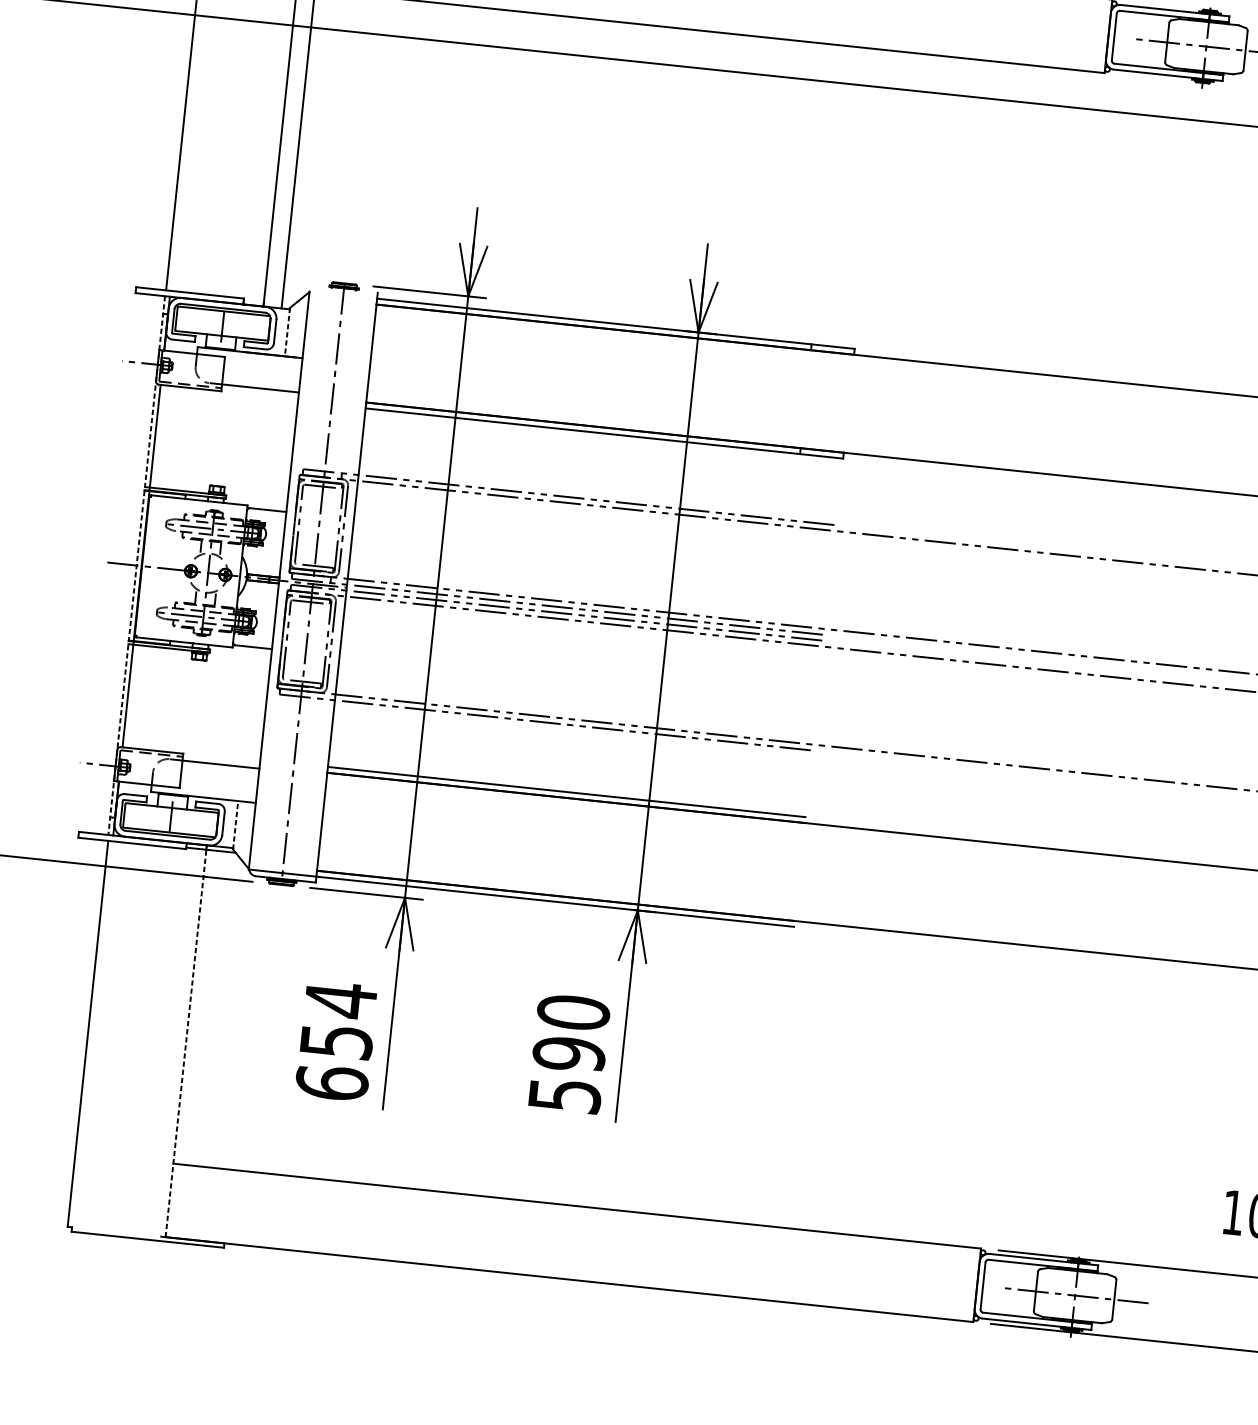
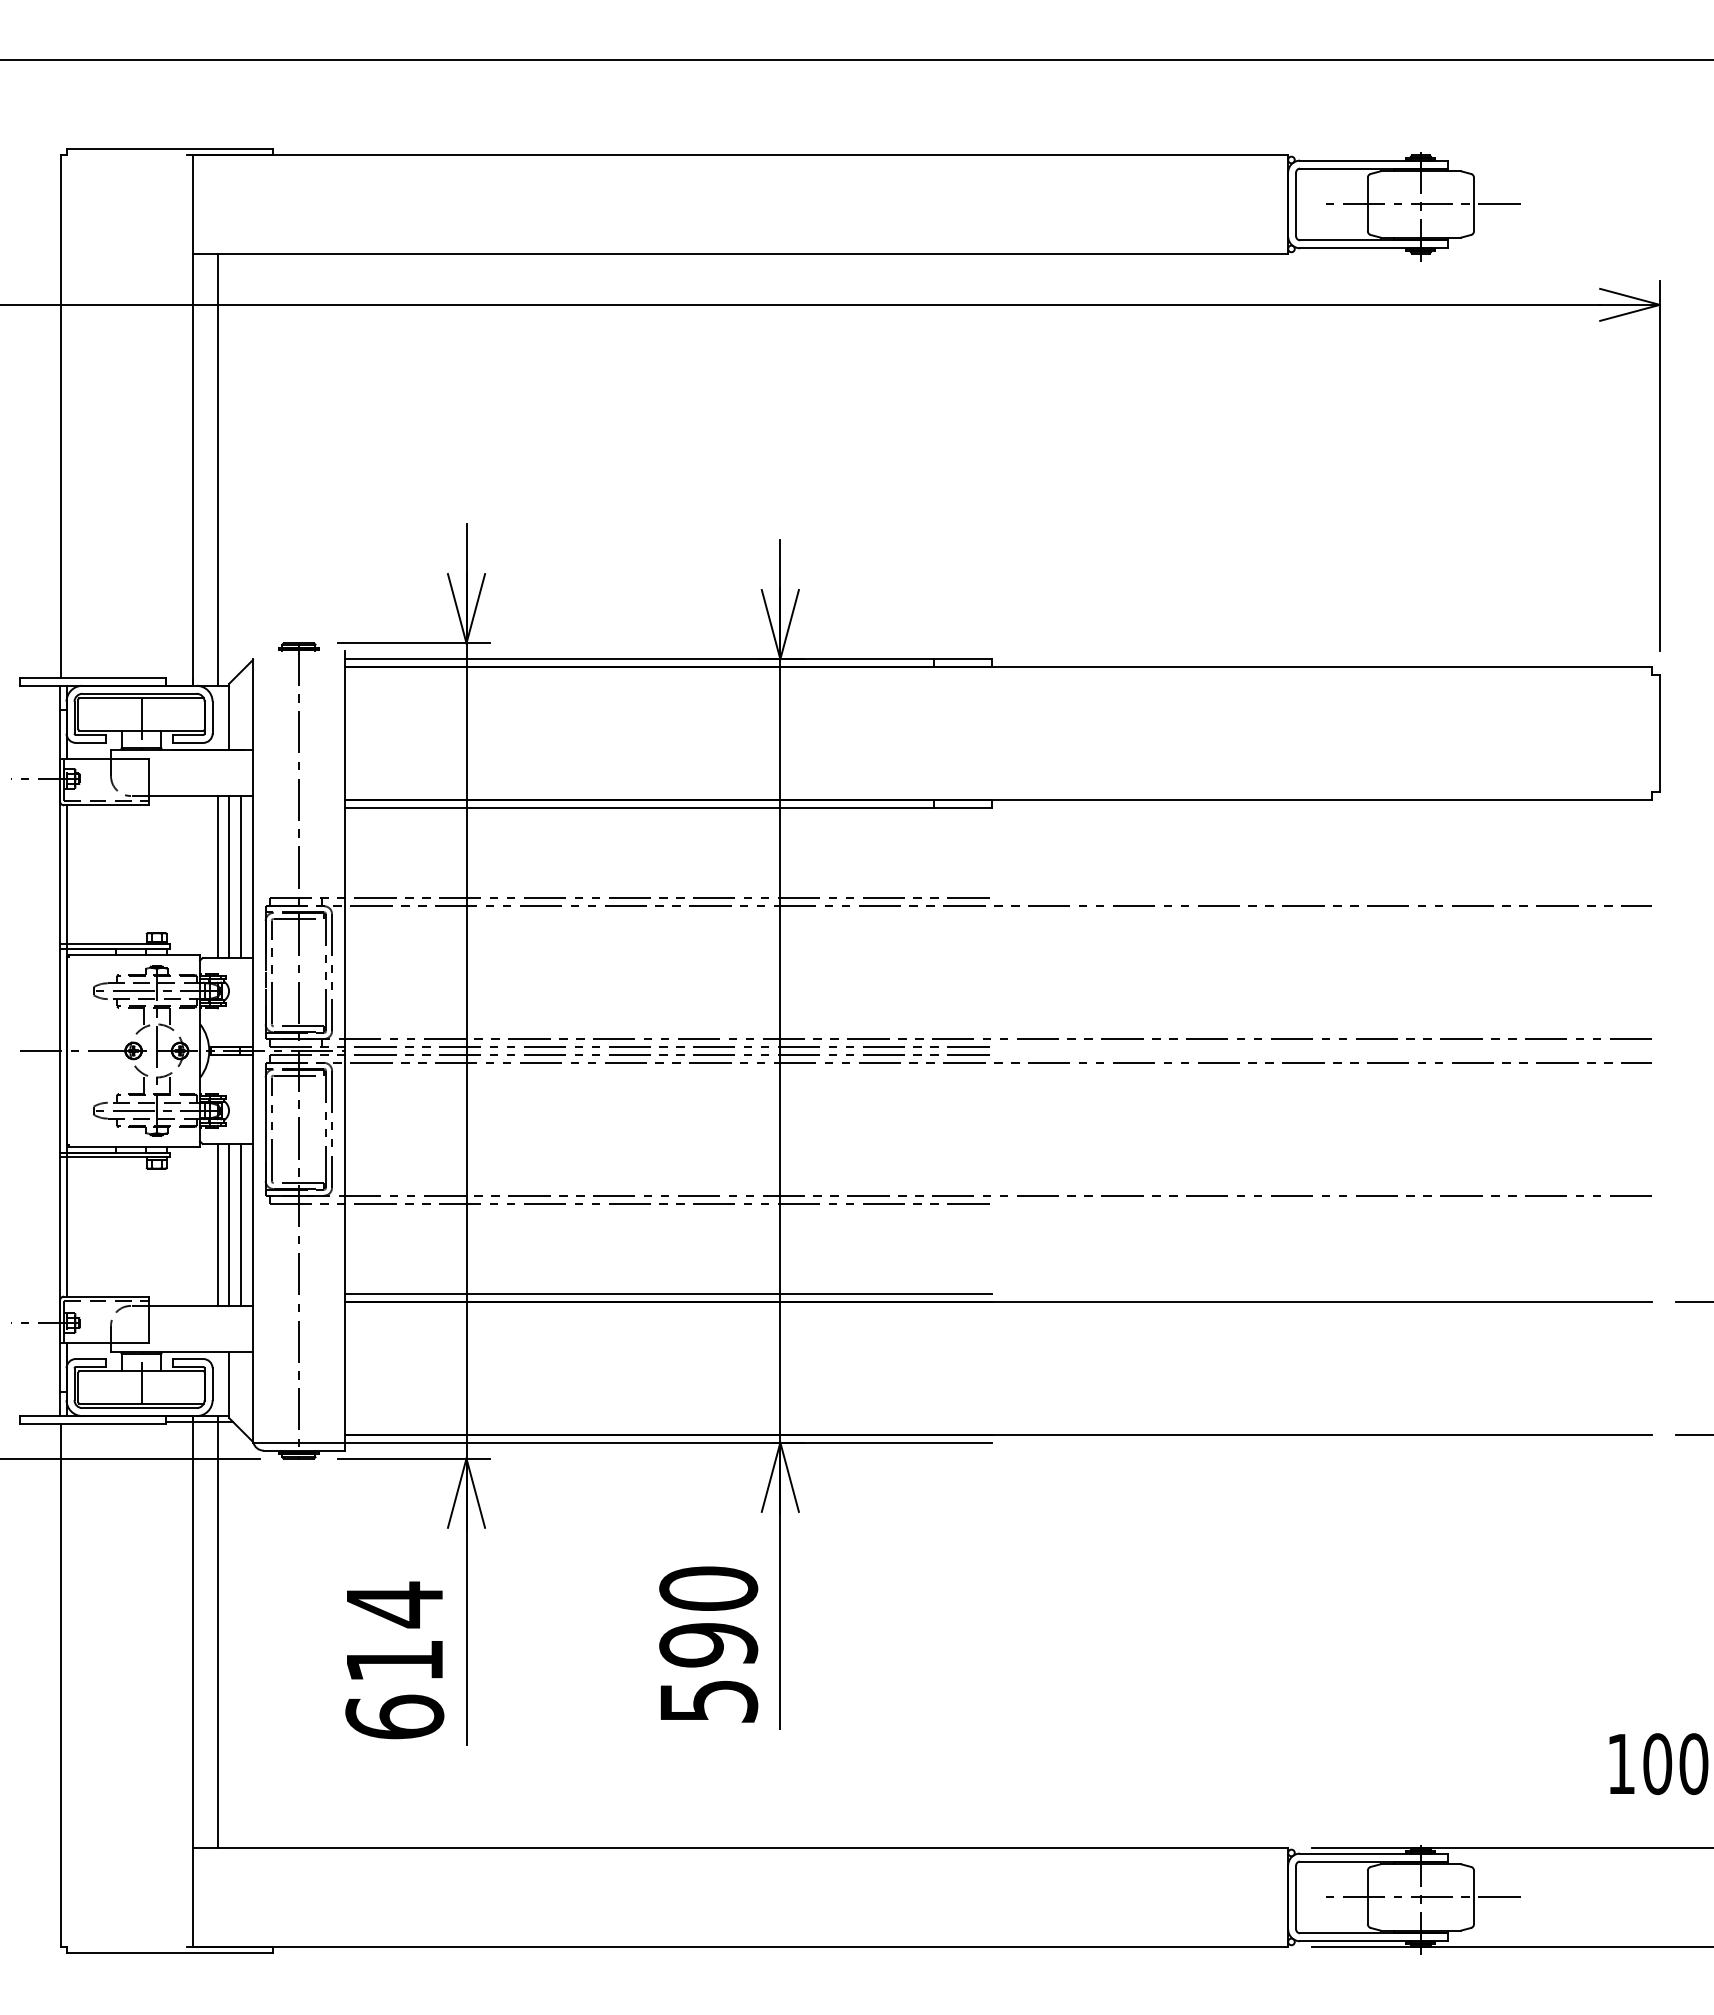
line: (287, 332) -> (229, 716), dashed -> solid
line: (266, 449) -> (217, 877), added
line: (275, 450) -> (229, 877), added
line: (284, 451) -> (241, 877), added
line: (136, 565) -> (59, 1051), dashed -> solid
line: (239, 705) -> (217, 1224), added
line: (248, 706) -> (229, 1224), added
line: (257, 707) -> (241, 1224), added
line: (235, 825) -> (229, 1385), dashed -> solid
line: (207, 1006) -> (217, 1631), added
line: (186, 1041) -> (193, 1681), dashed -> solid
text: (336, 1042) -> (395, 1661), 654 -> 614

